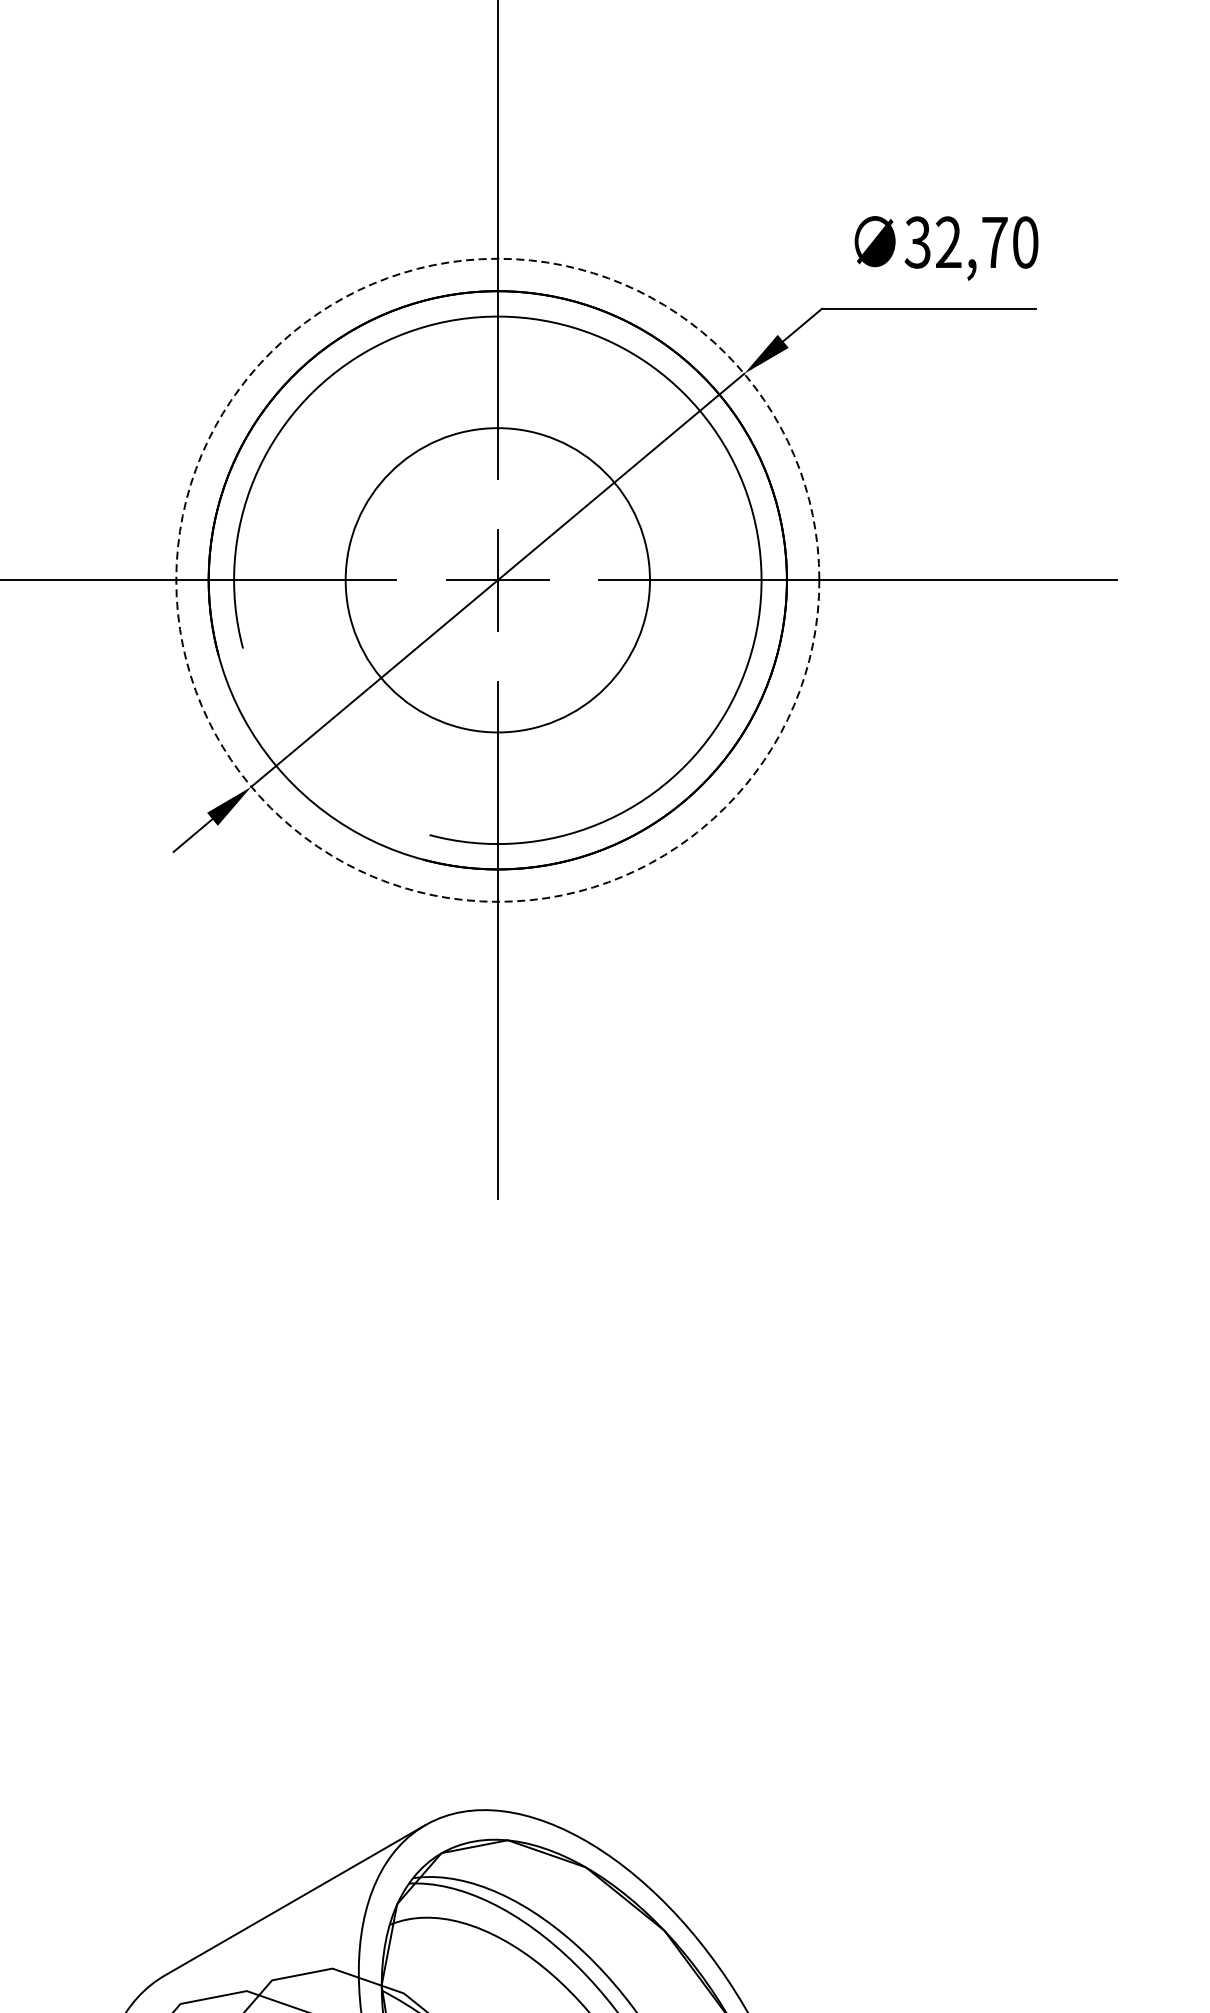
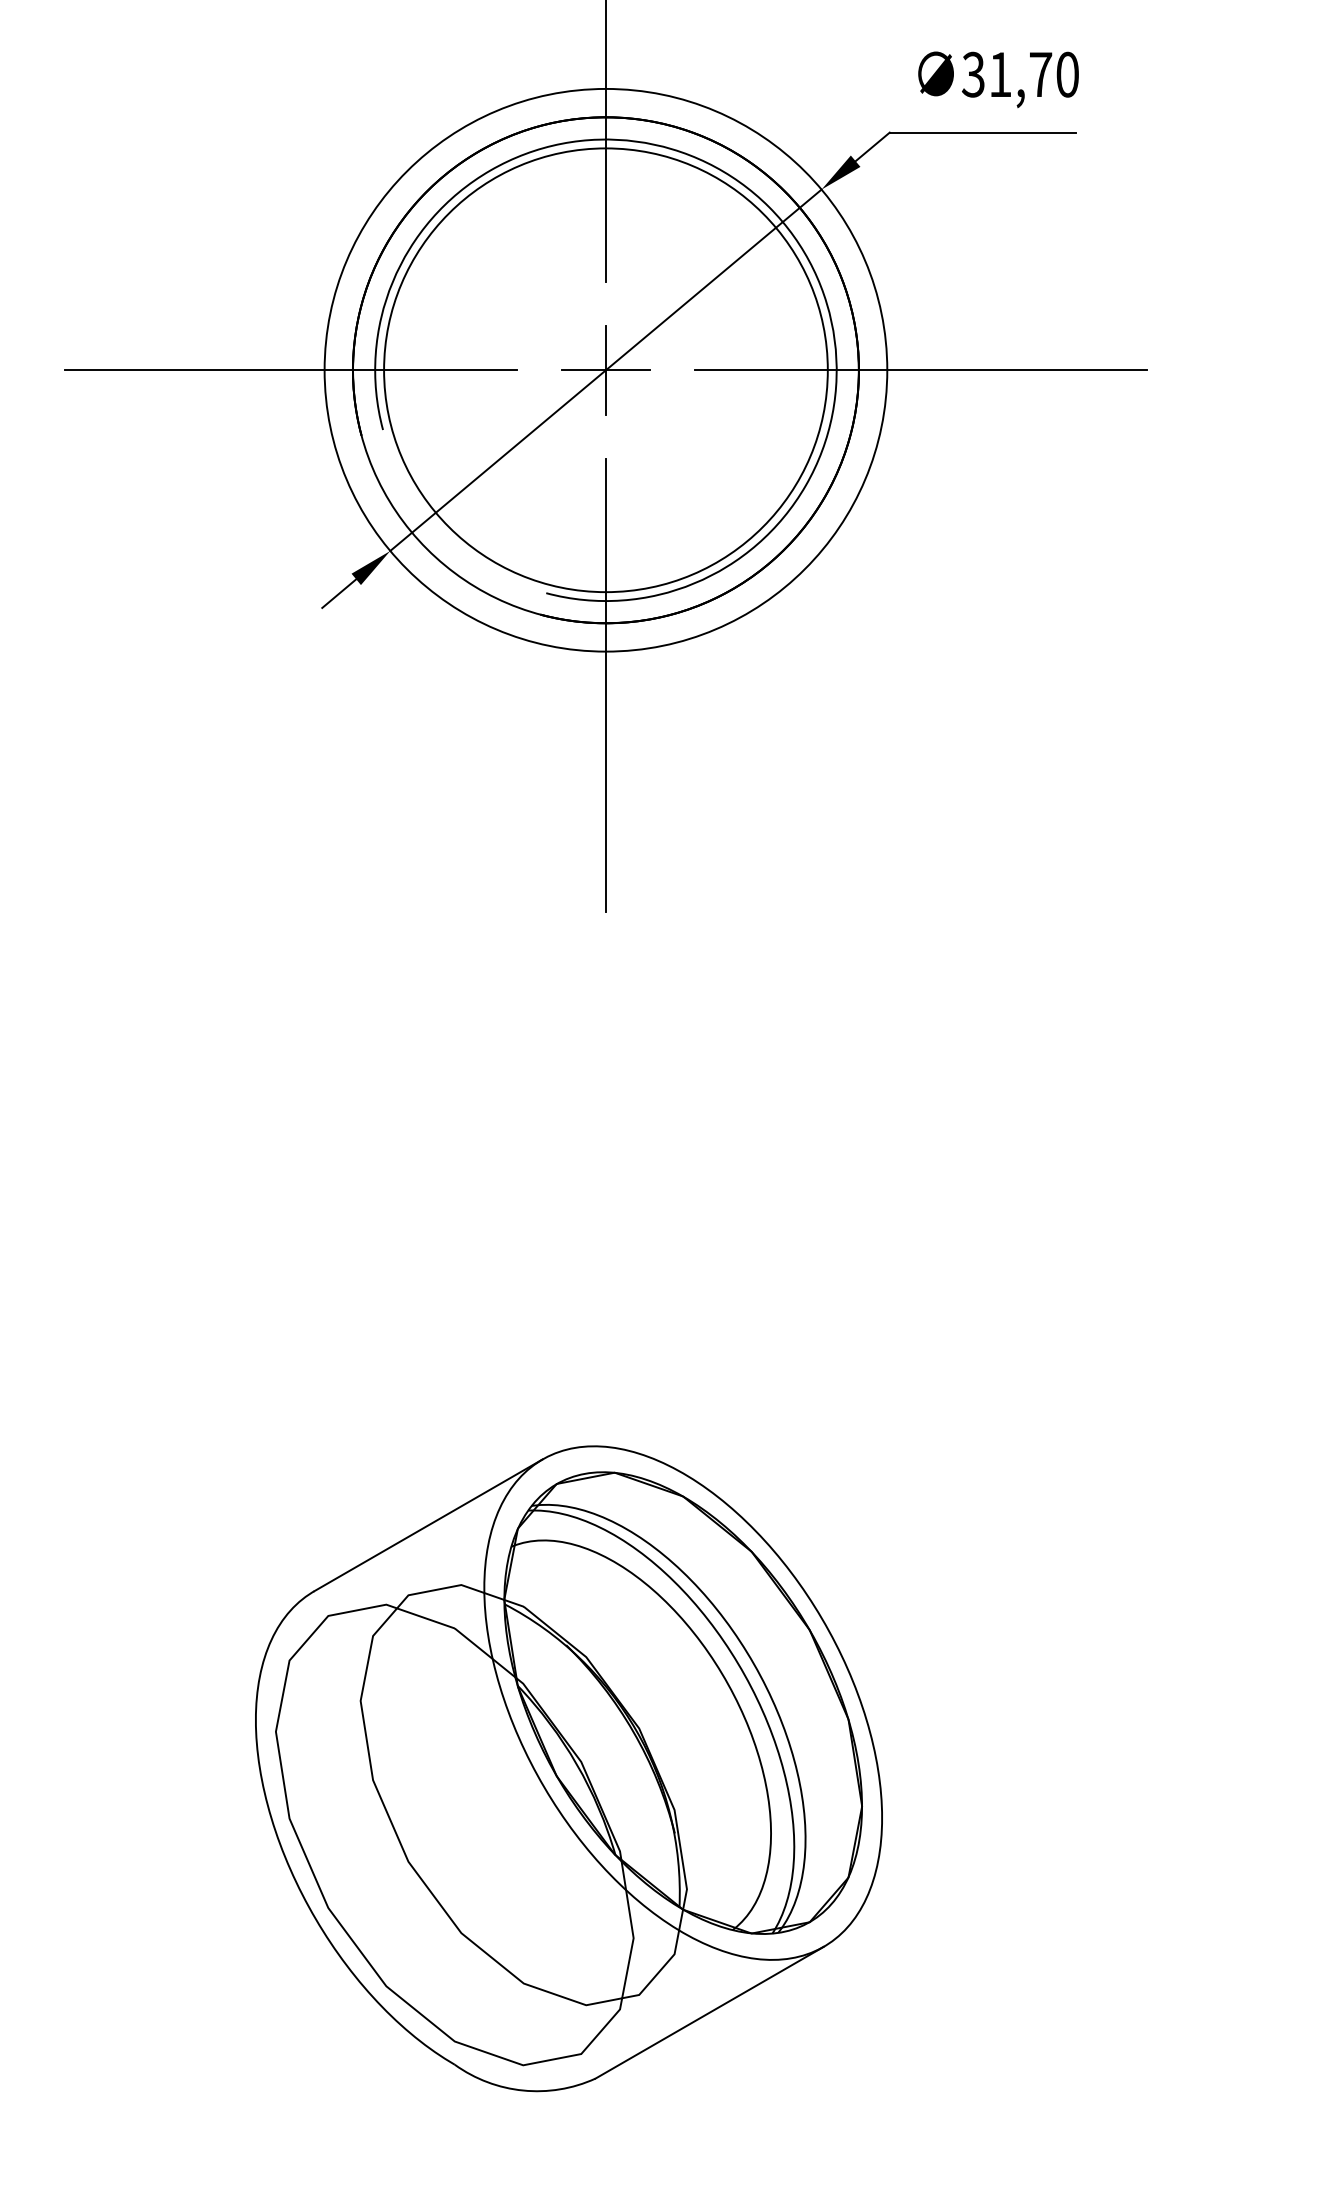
text: (948, 241) -> (1000, 73), 32,70 -> 31,70
circle: (497, 579) -> (605, 369), dashed -> solid
circle: (497, 580) -> (605, 370), size x1.67

